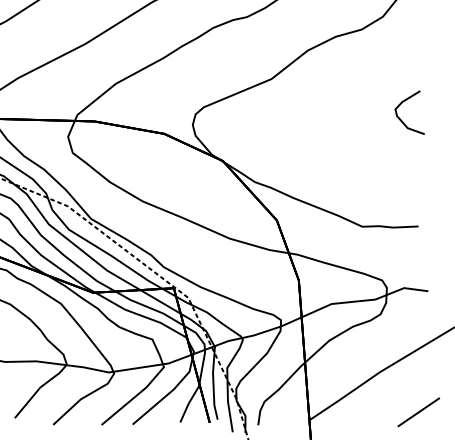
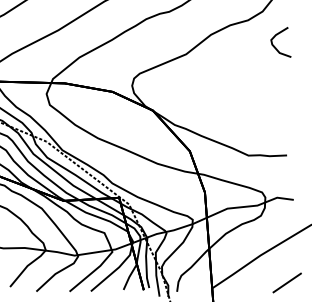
curve: (401, 118) -> (275, 46), moved

